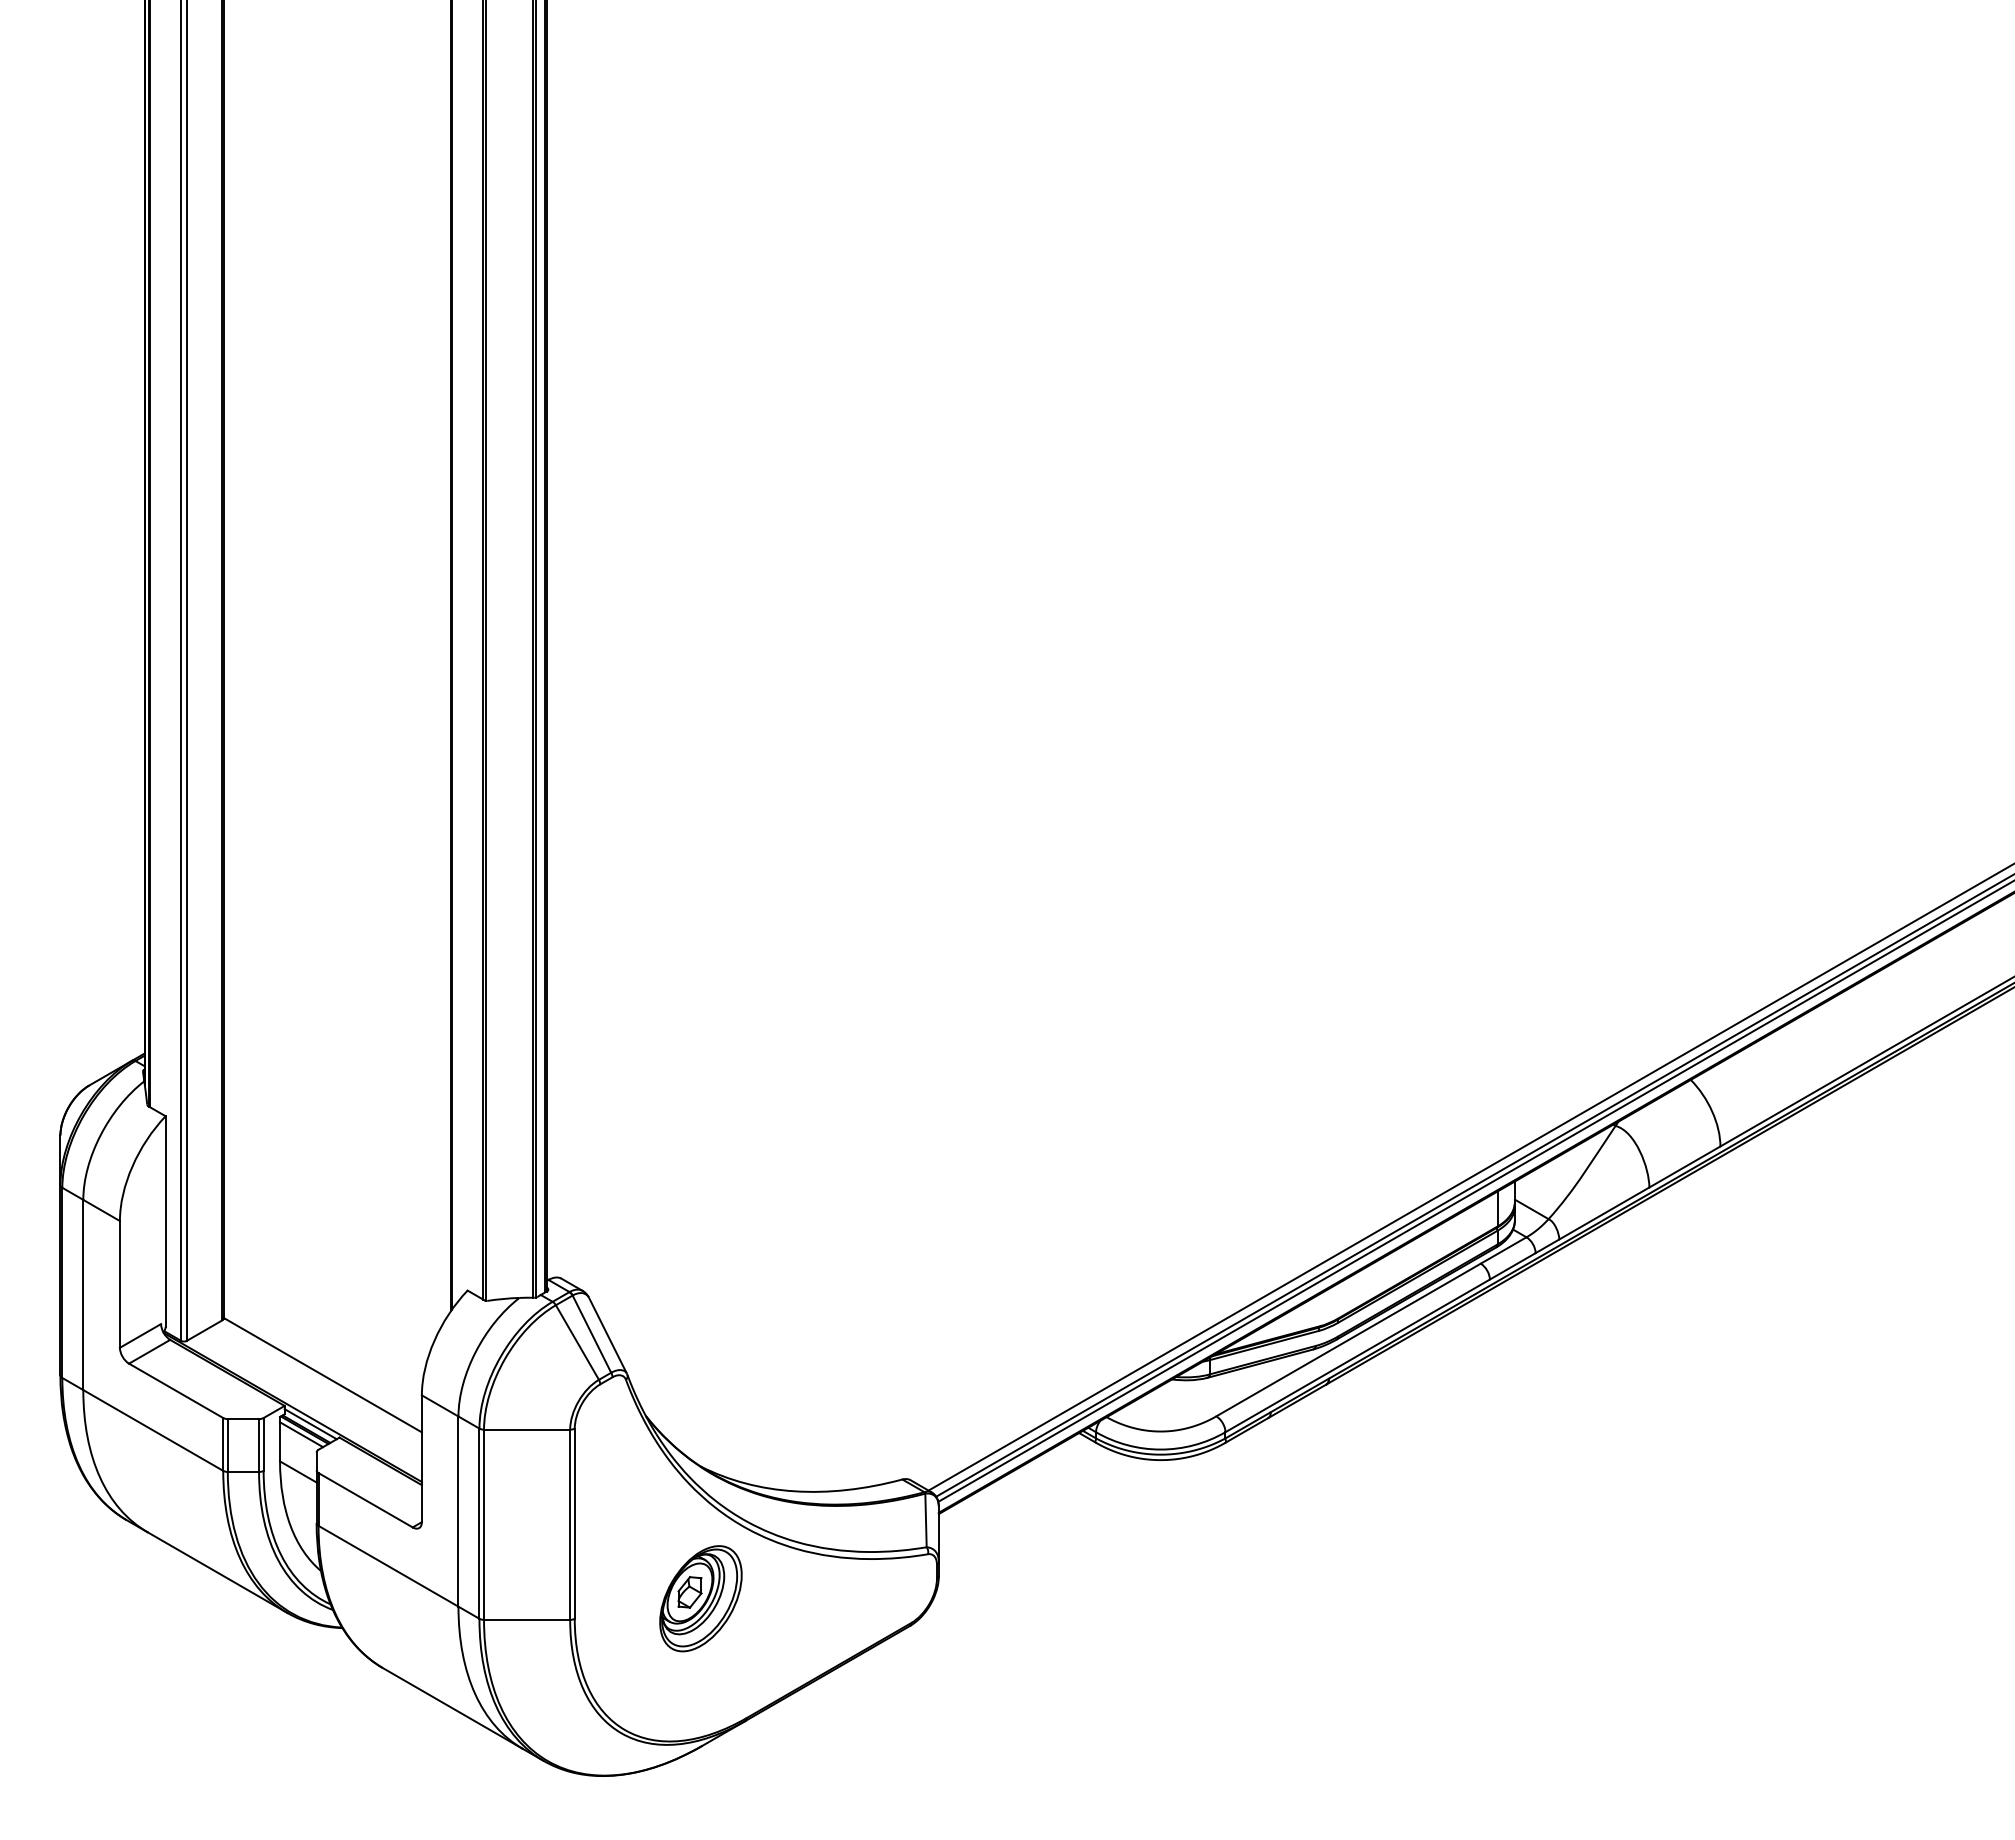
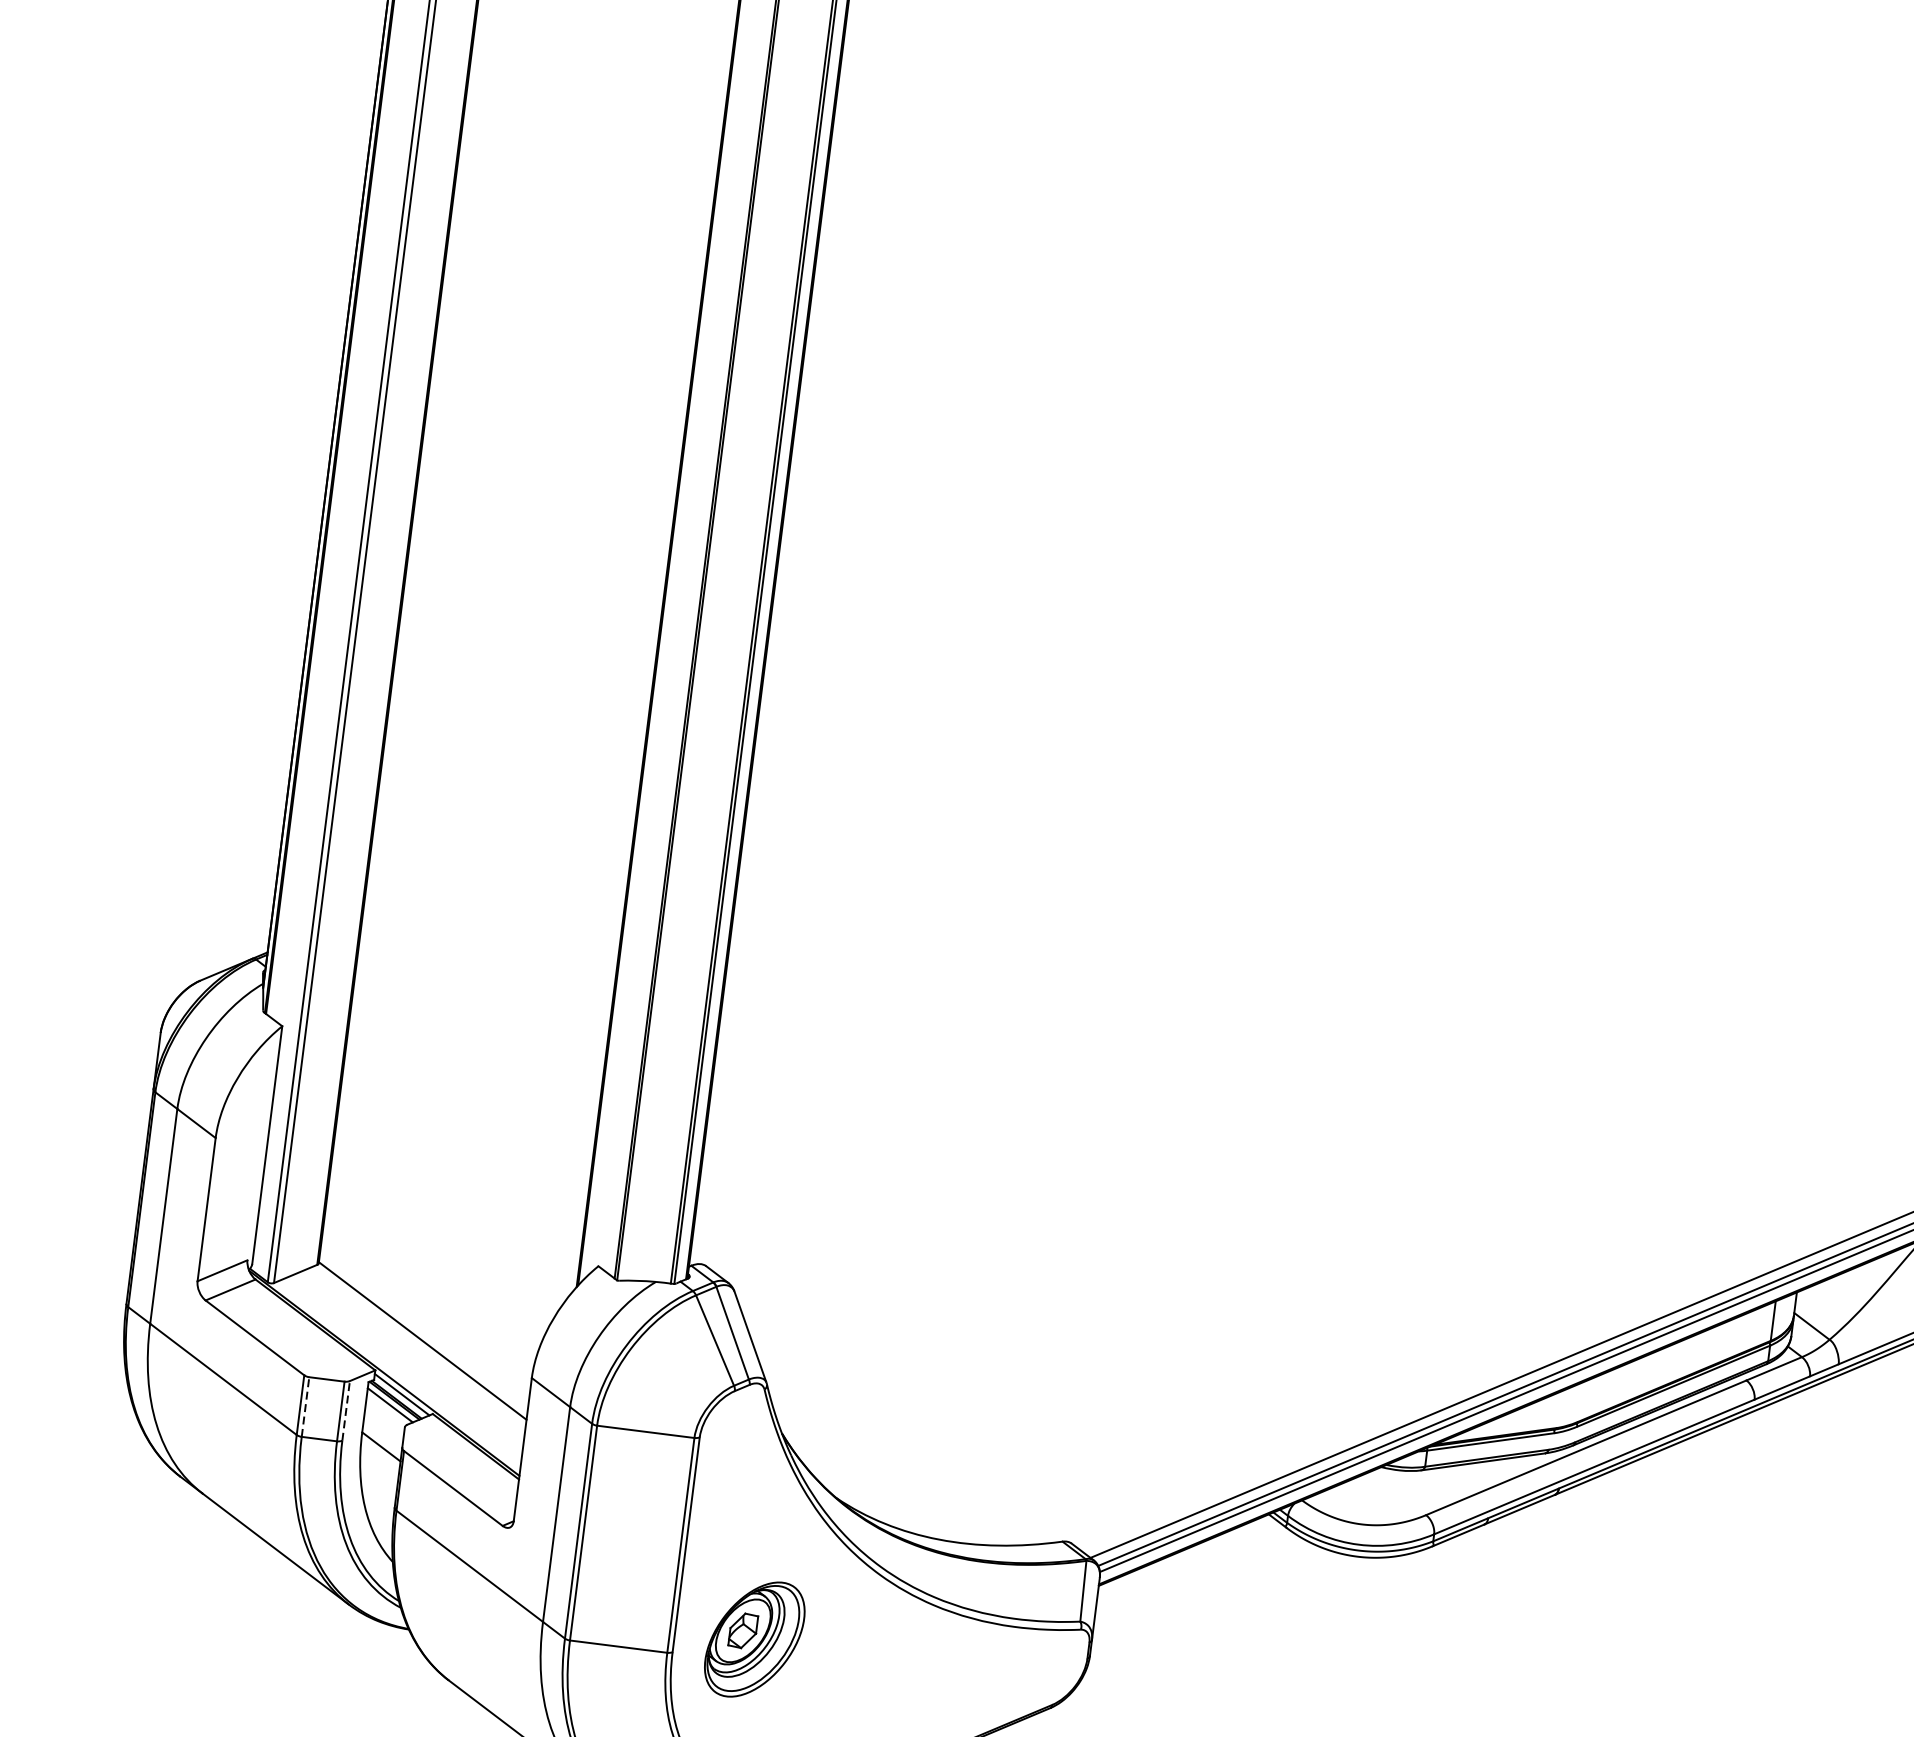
line: (263, 1443) -> (346, 1409), solid -> dashed
line: (227, 1445) -> (305, 1406), solid -> dashed
part: (700, 1598) -> (754, 1639), moved

